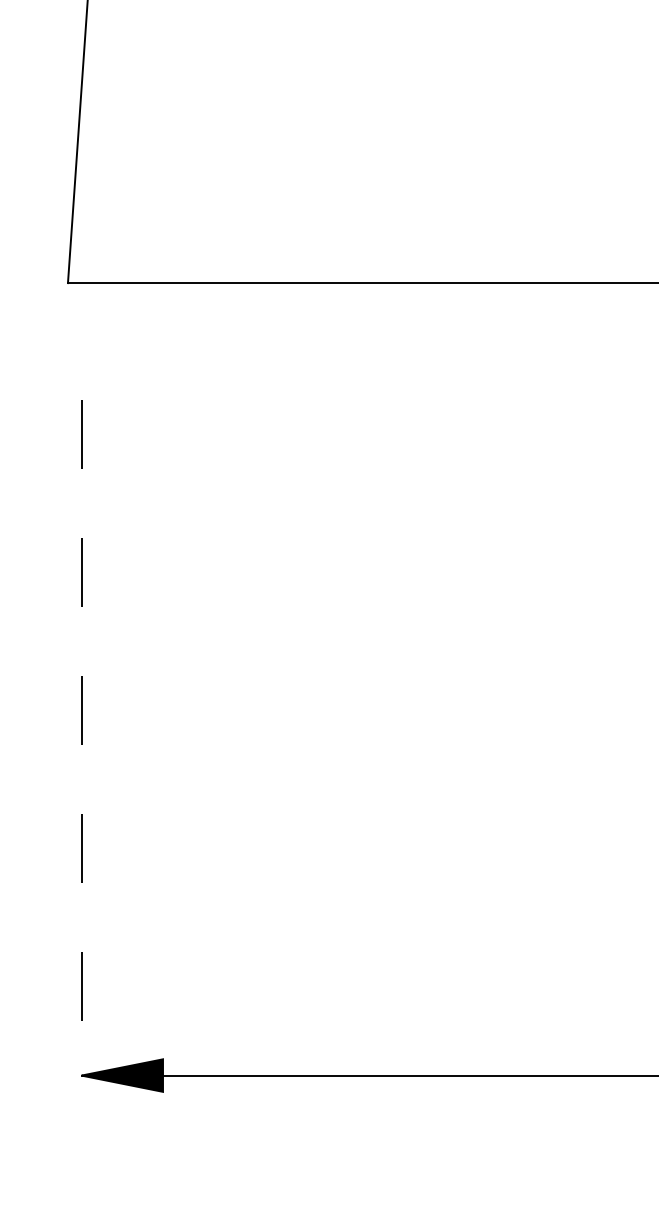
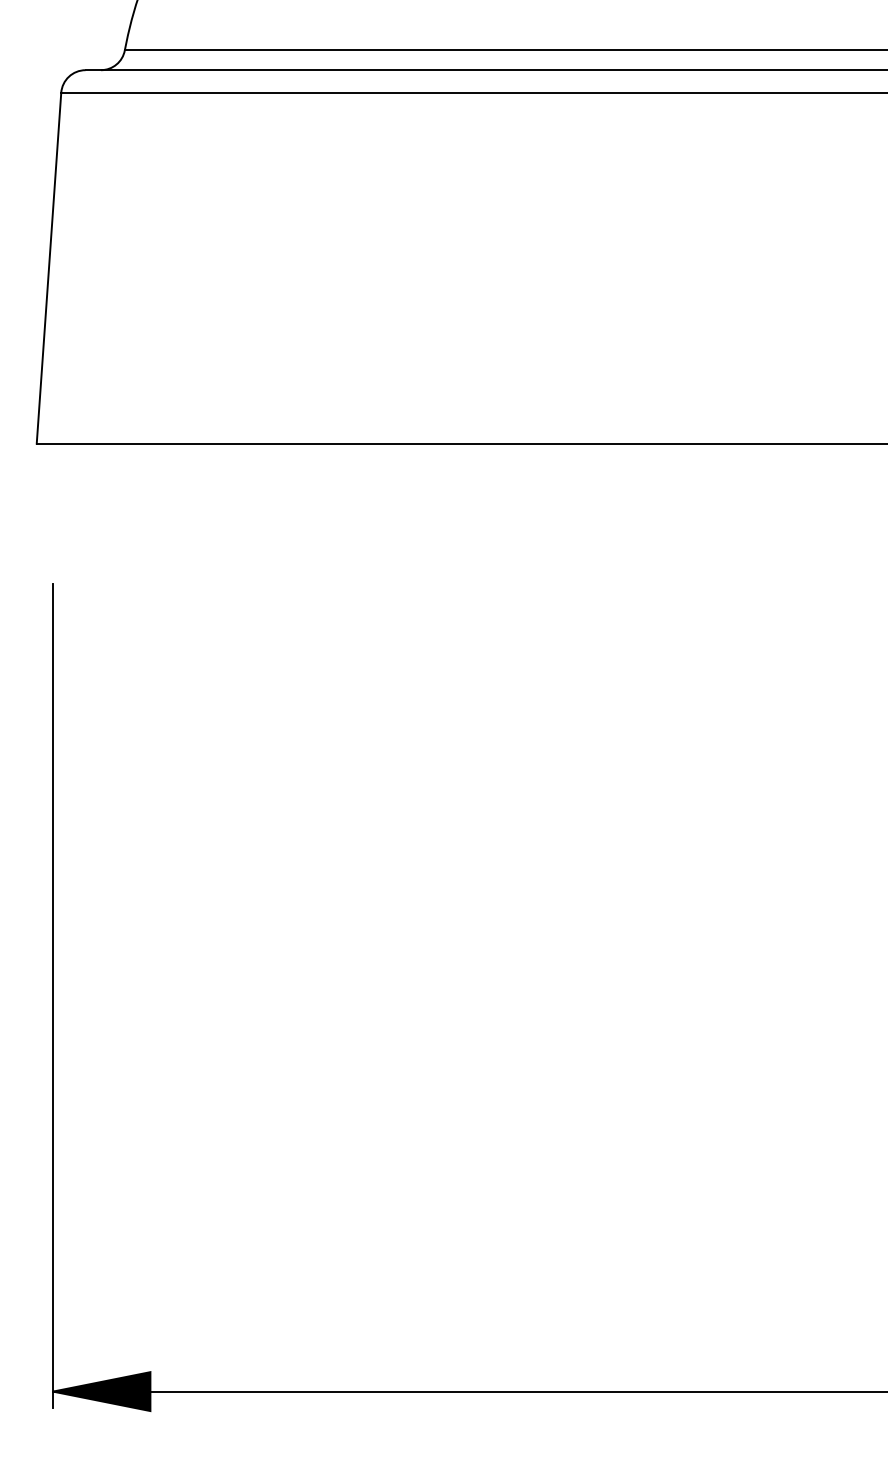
line: (81, 745) -> (53, 996), dashed -> solid

